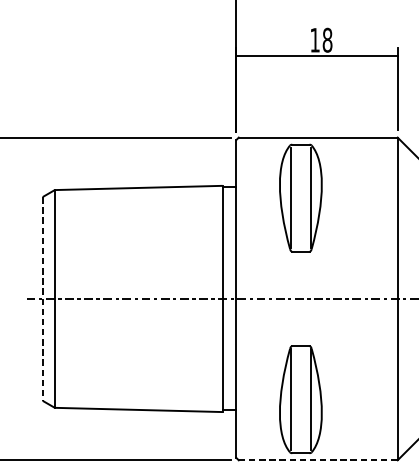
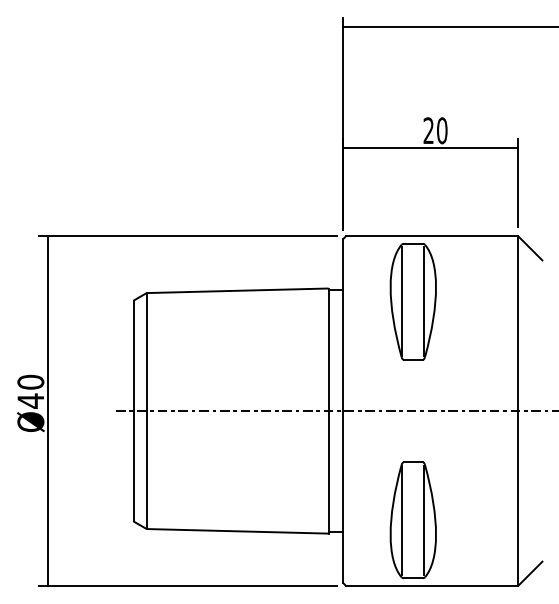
text: (321, 40) -> (435, 130), 18 -> 20
line: (42, 299) -> (133, 411), dashed -> solid
line: (318, 459) -> (432, 585), dashed -> solid

